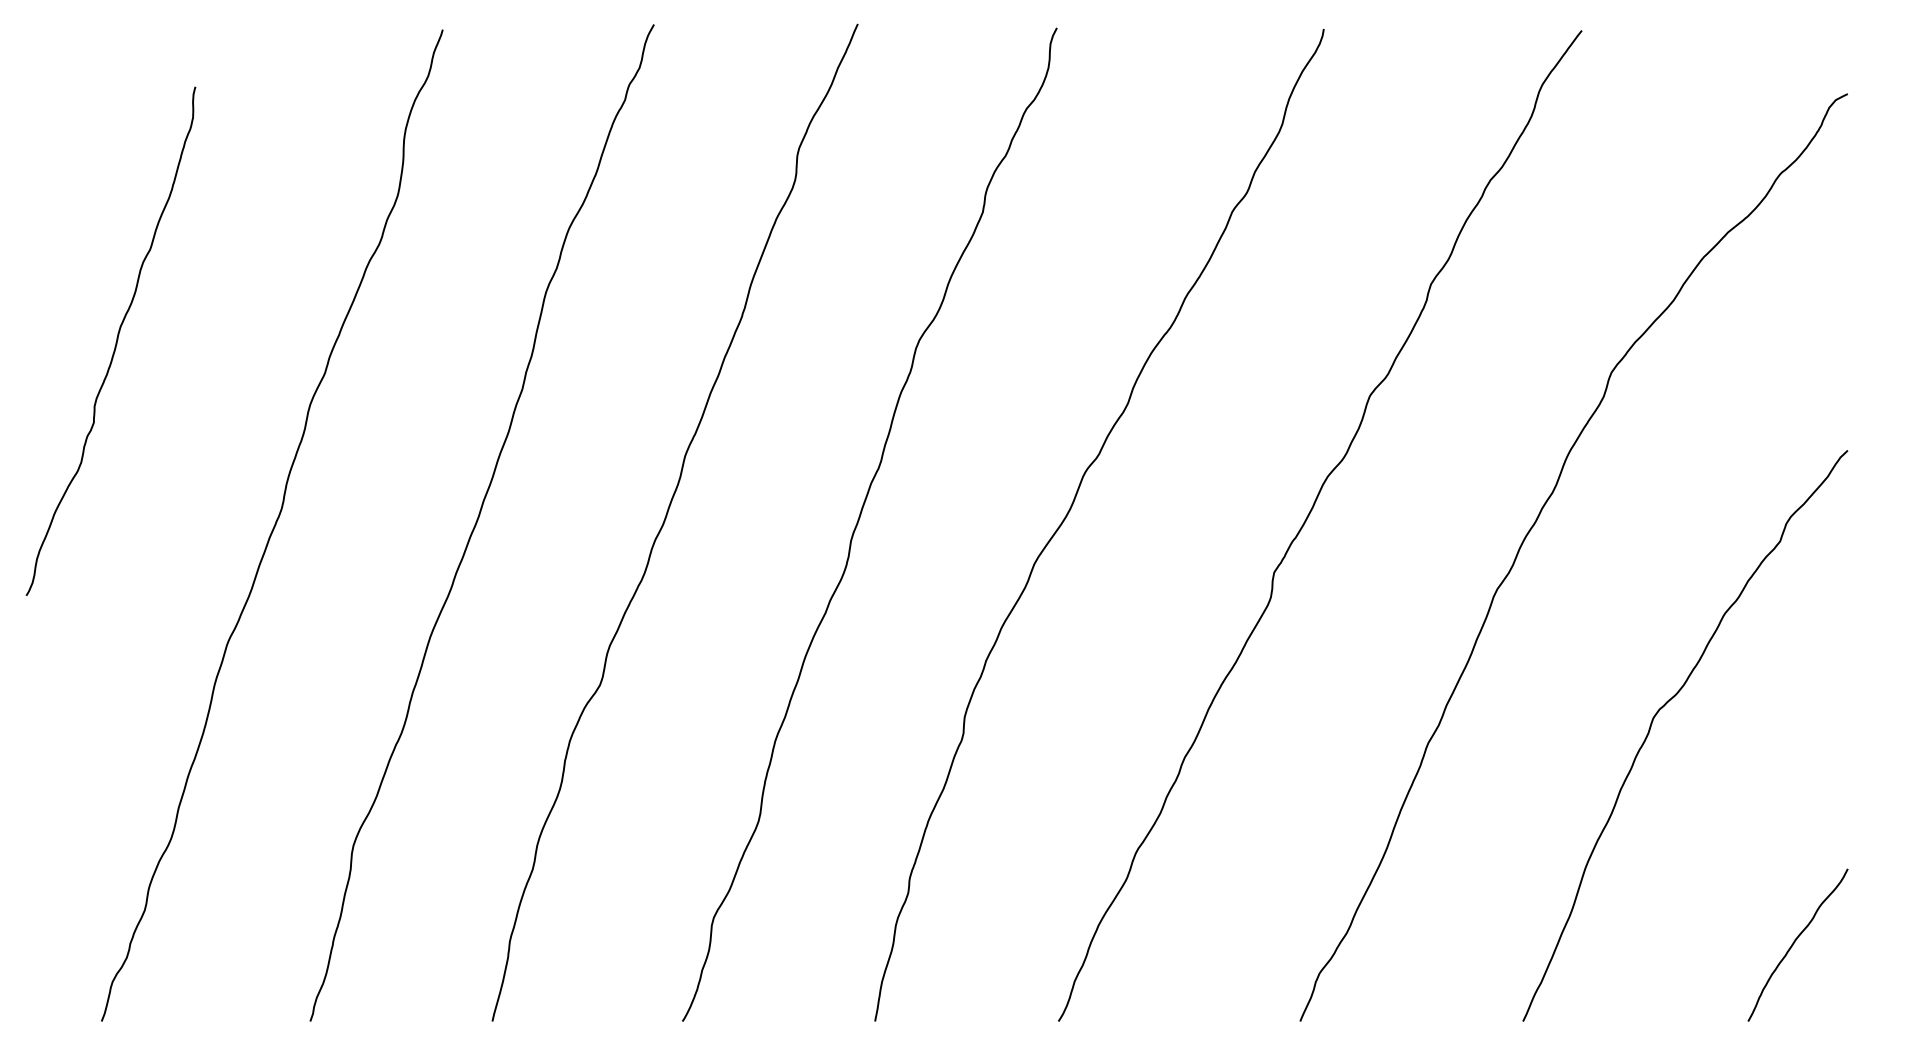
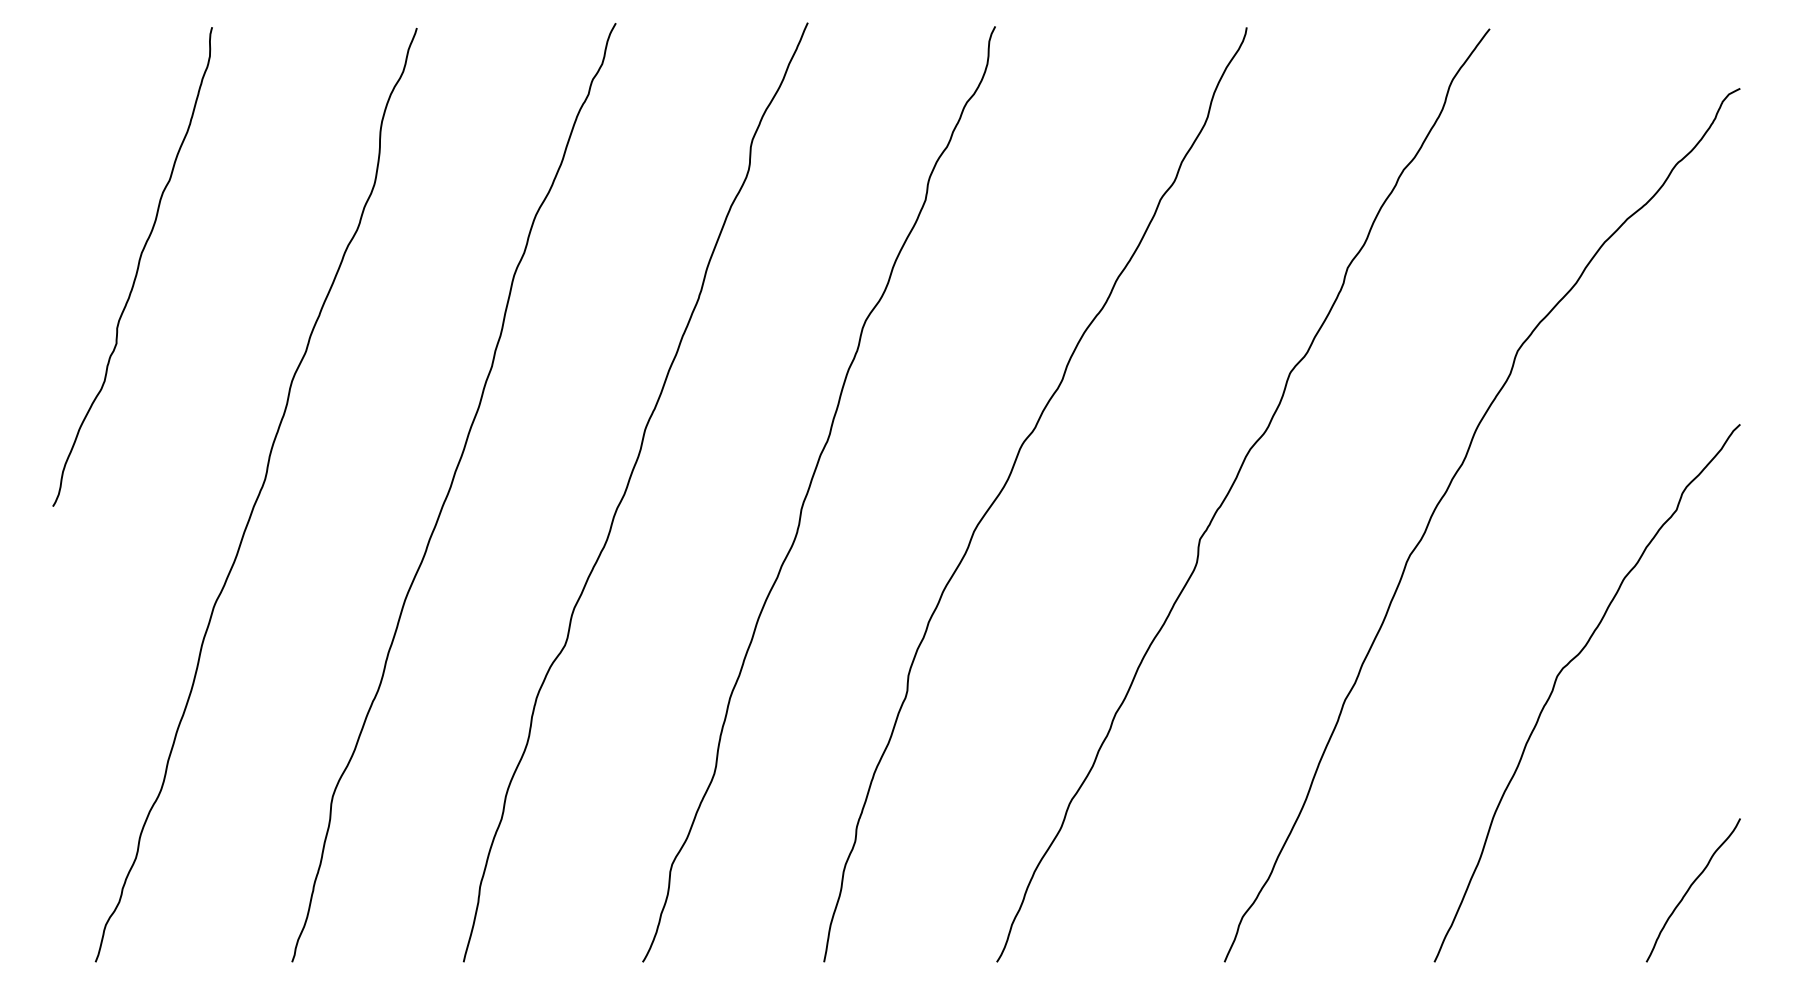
curve: (115, 342) -> (136, 268), moved

